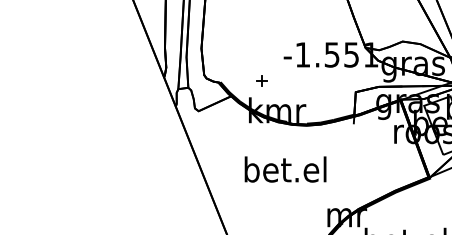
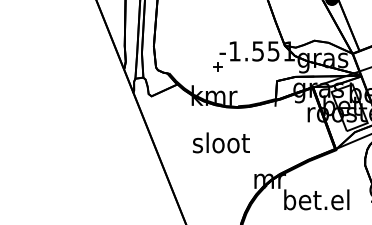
part: (261, 80) -> (217, 66), moved
text: (284, 169) -> (220, 142), bet.el -> sloot

